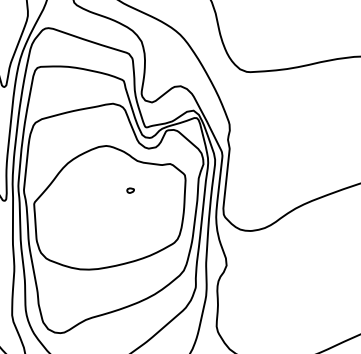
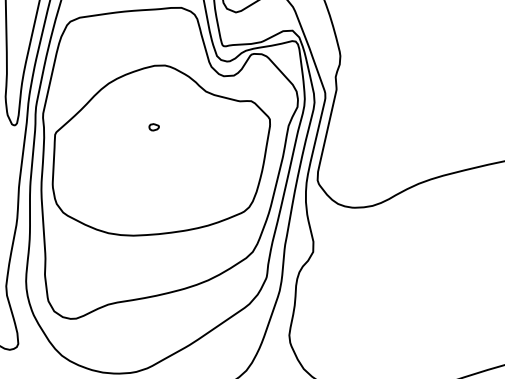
part: (130, 190) -> (153, 127), moved

